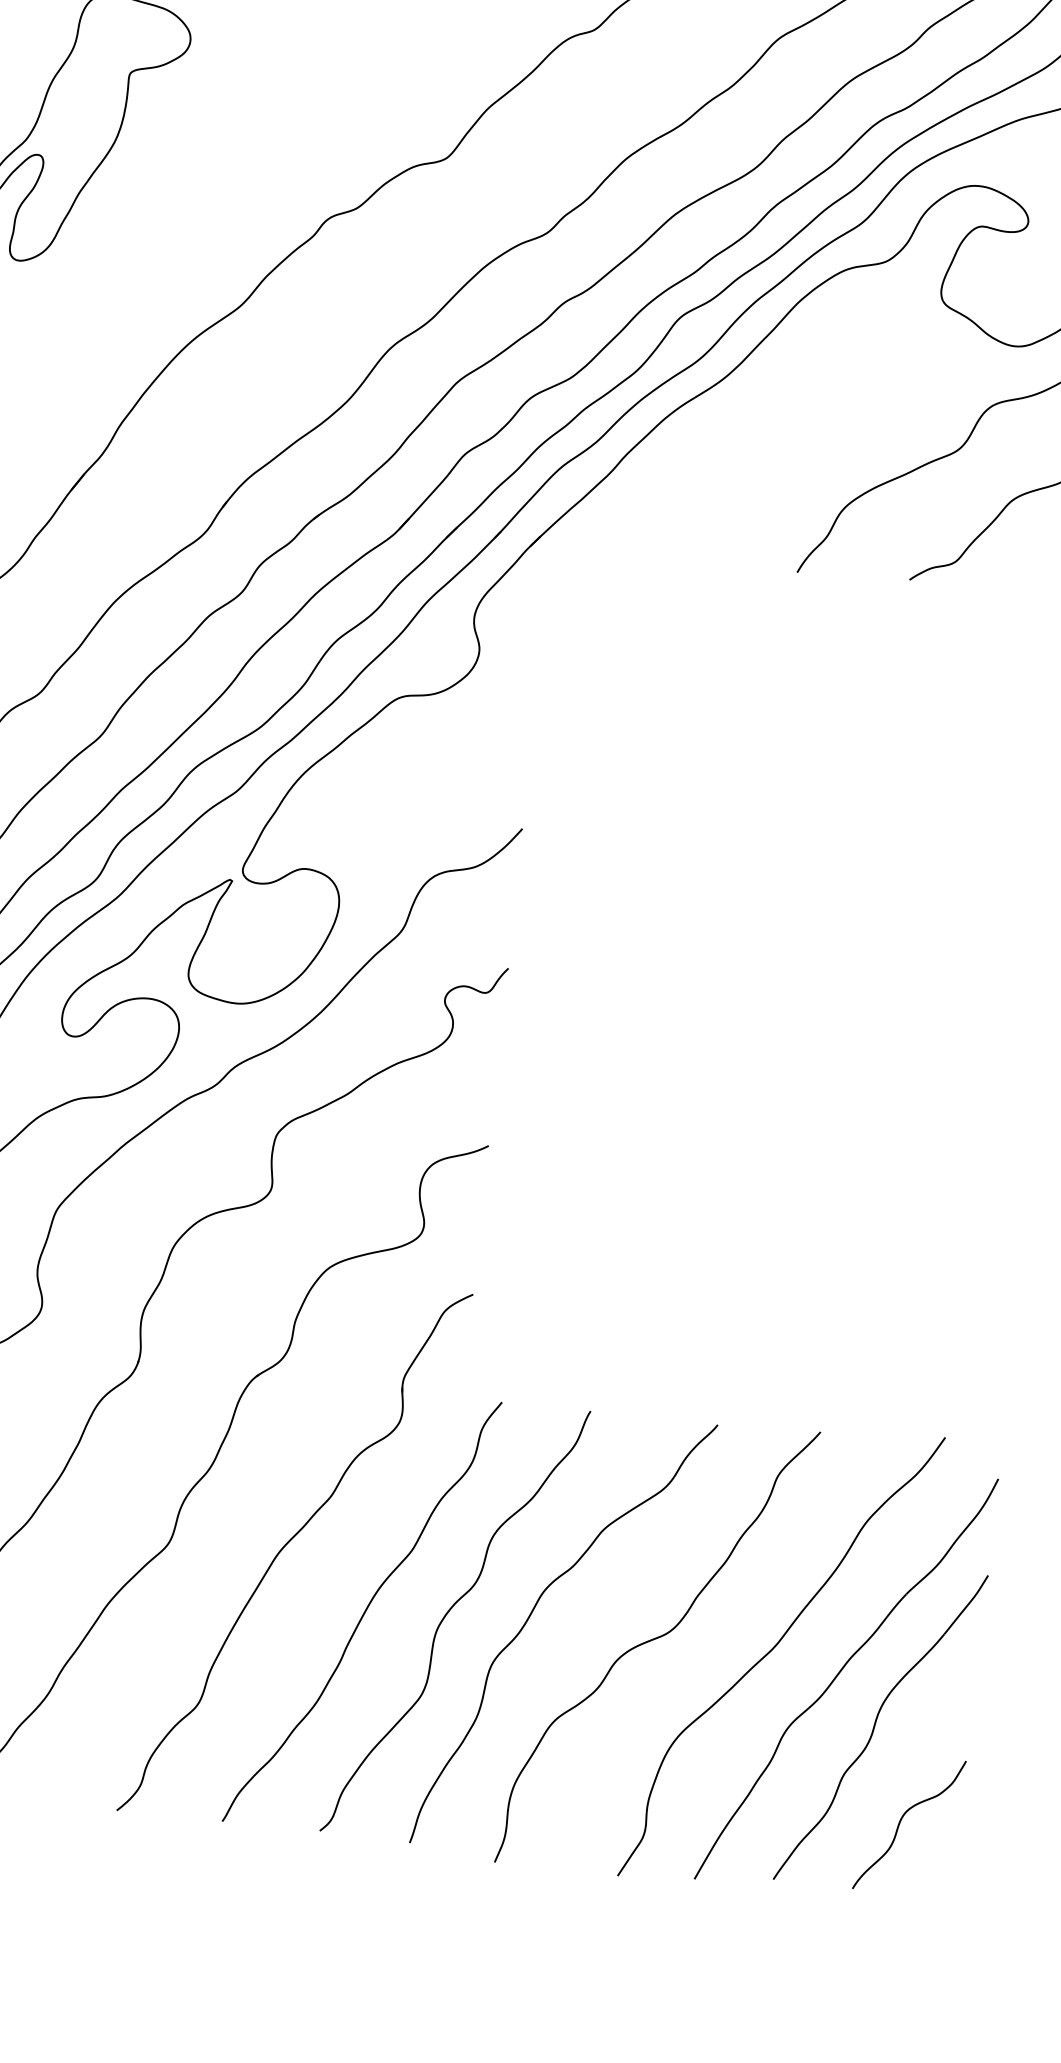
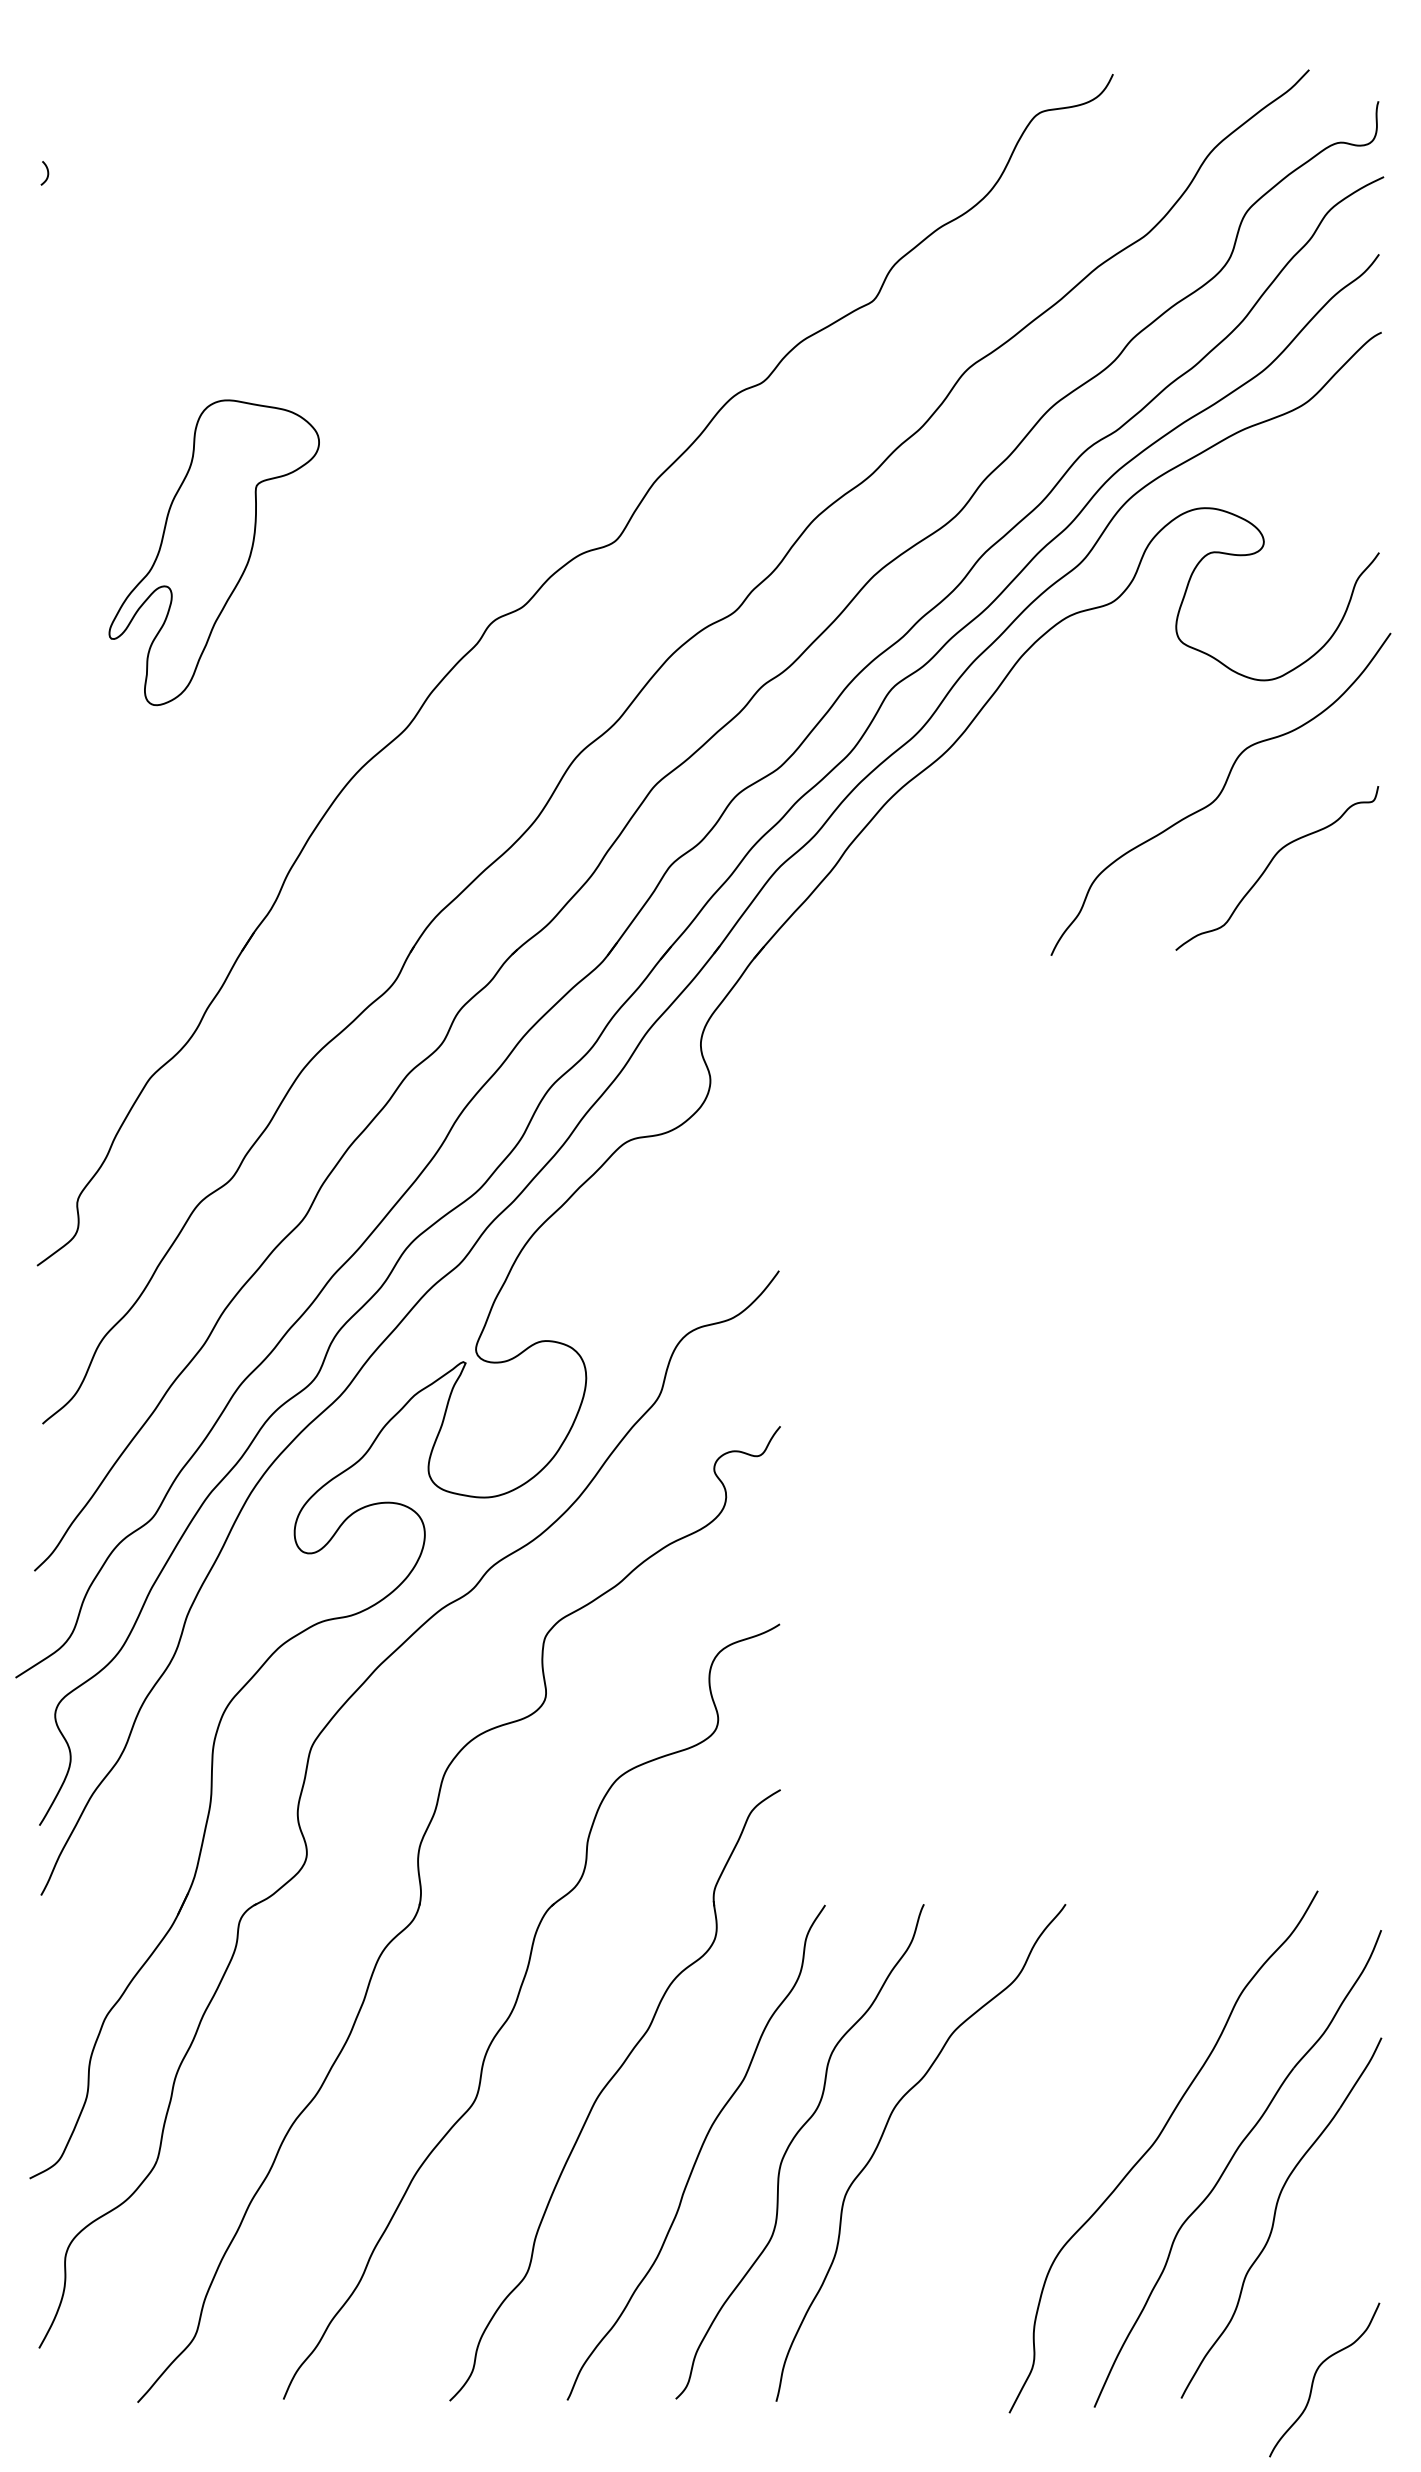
curve: (655, 1639) -> (1022, 2148), removed
curve: (901, 1820) -> (1315, 2376), moved

